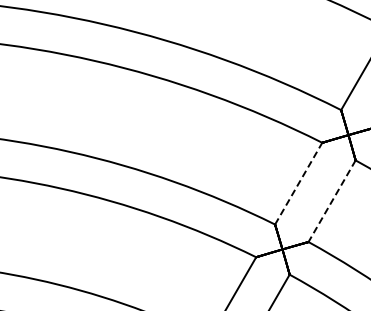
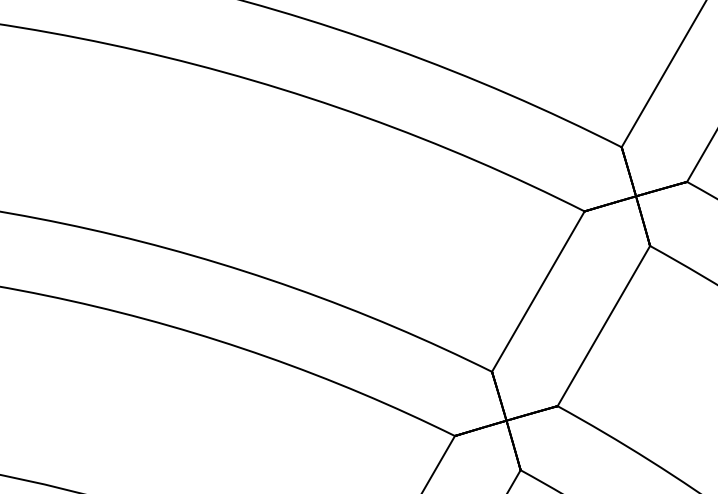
line: (298, 183) -> (537, 291), dashed -> solid
line: (331, 201) -> (602, 326), dashed -> solid

